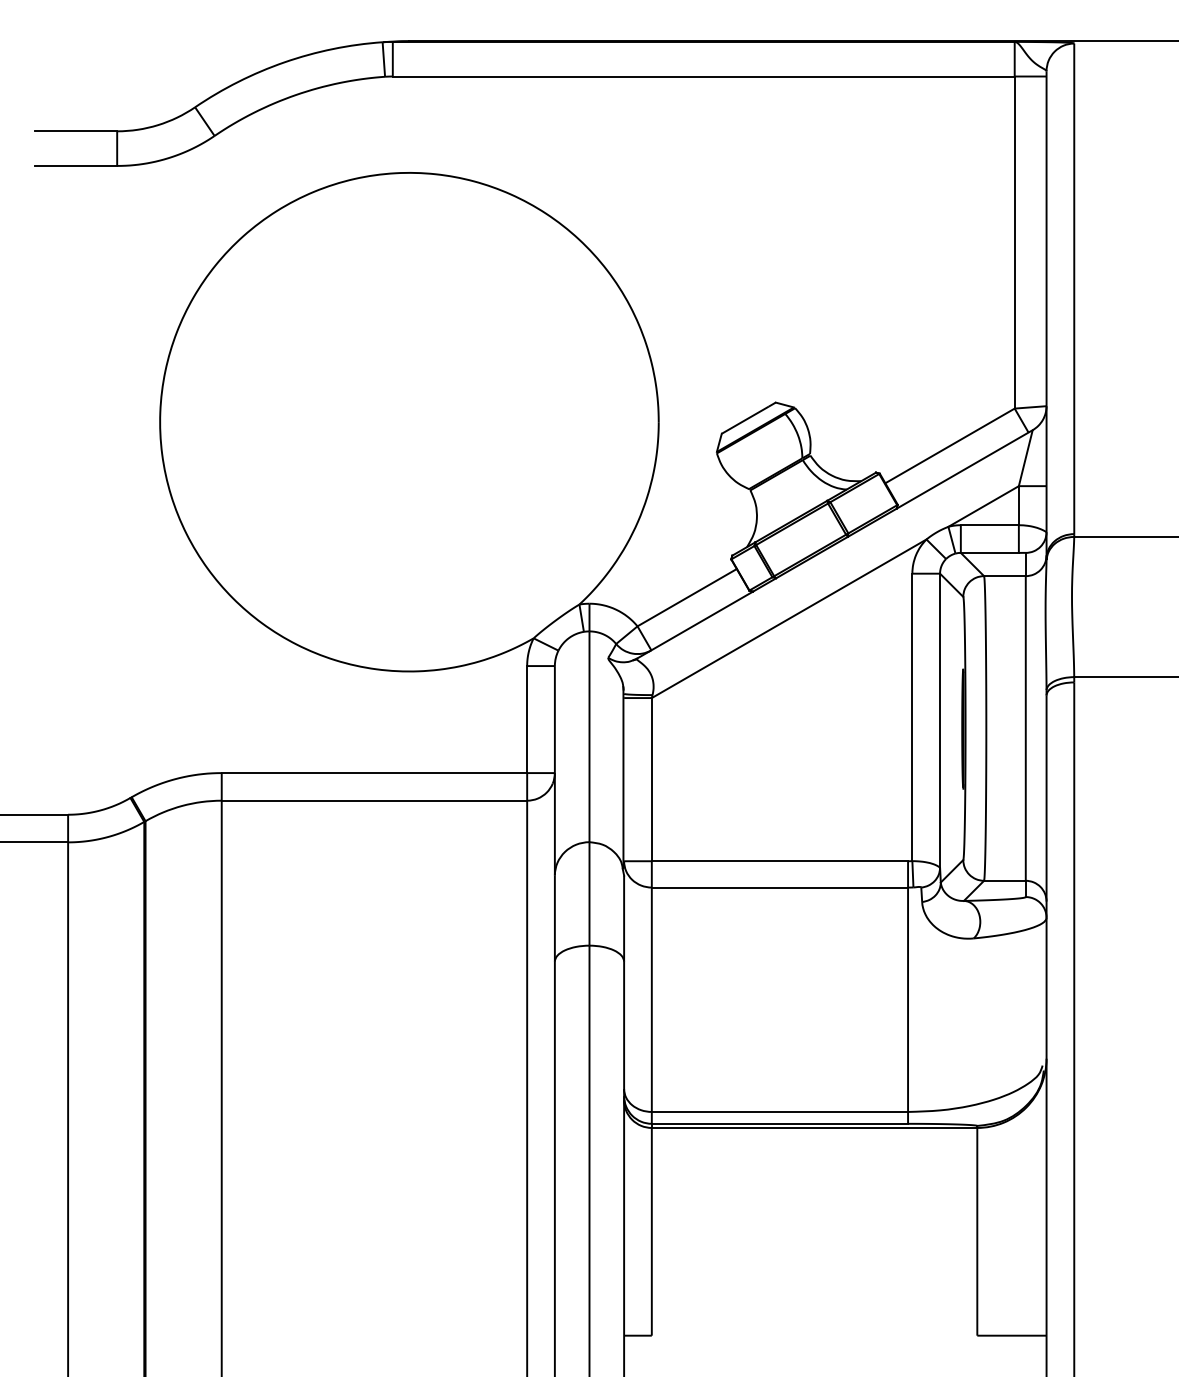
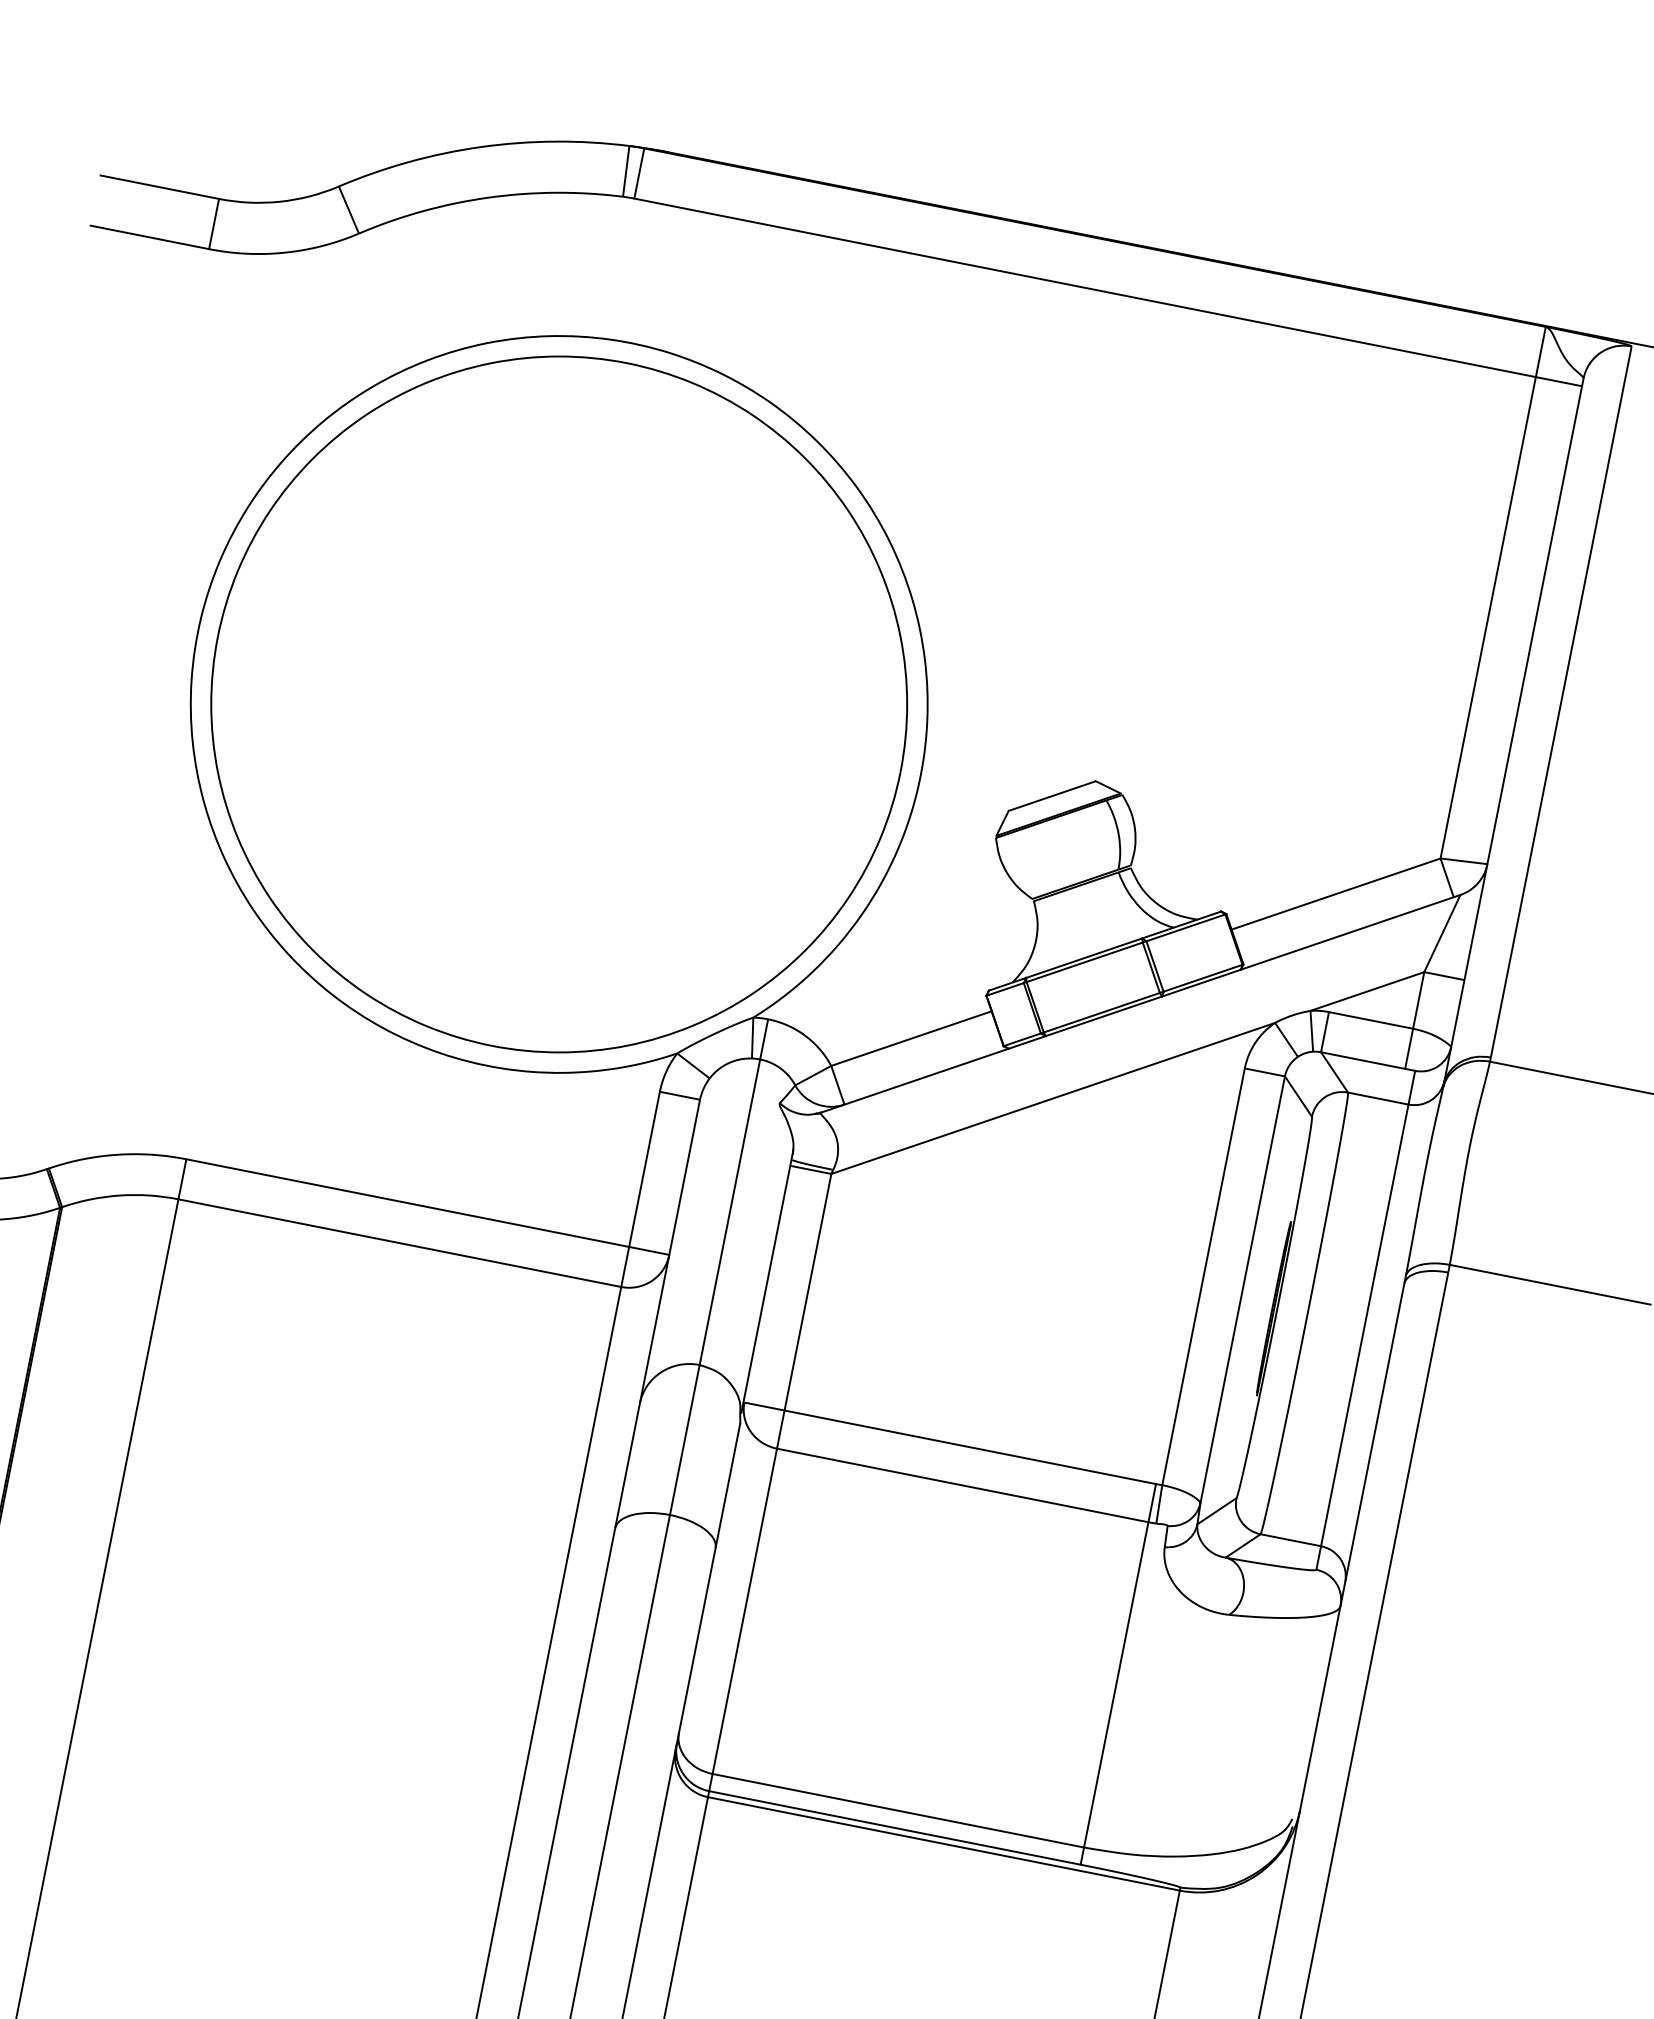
part: (409, 421) -> (559, 703), added

